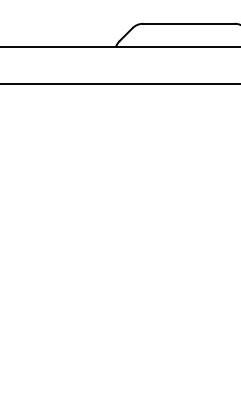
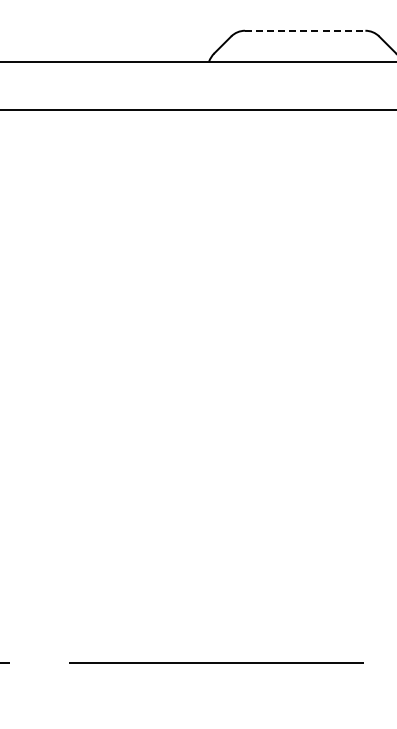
line: (189, 23) -> (305, 30), solid -> dashed

